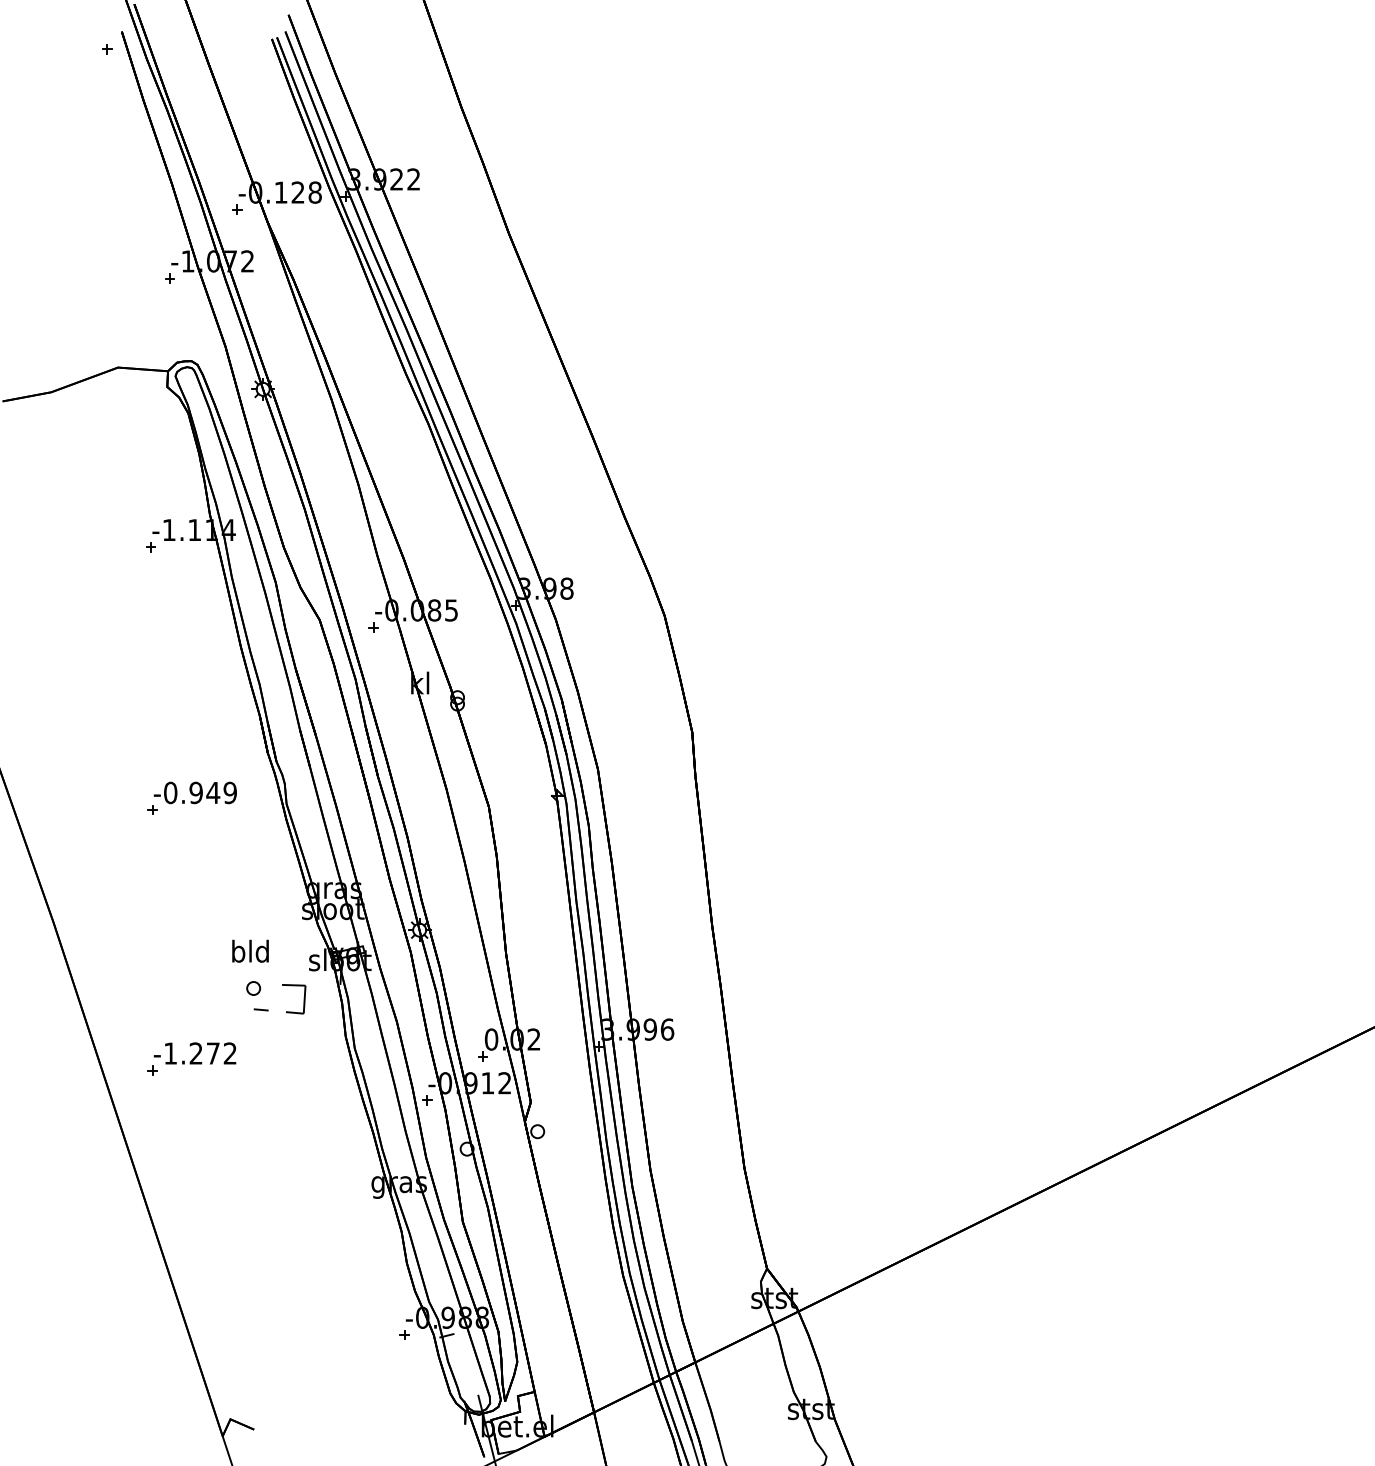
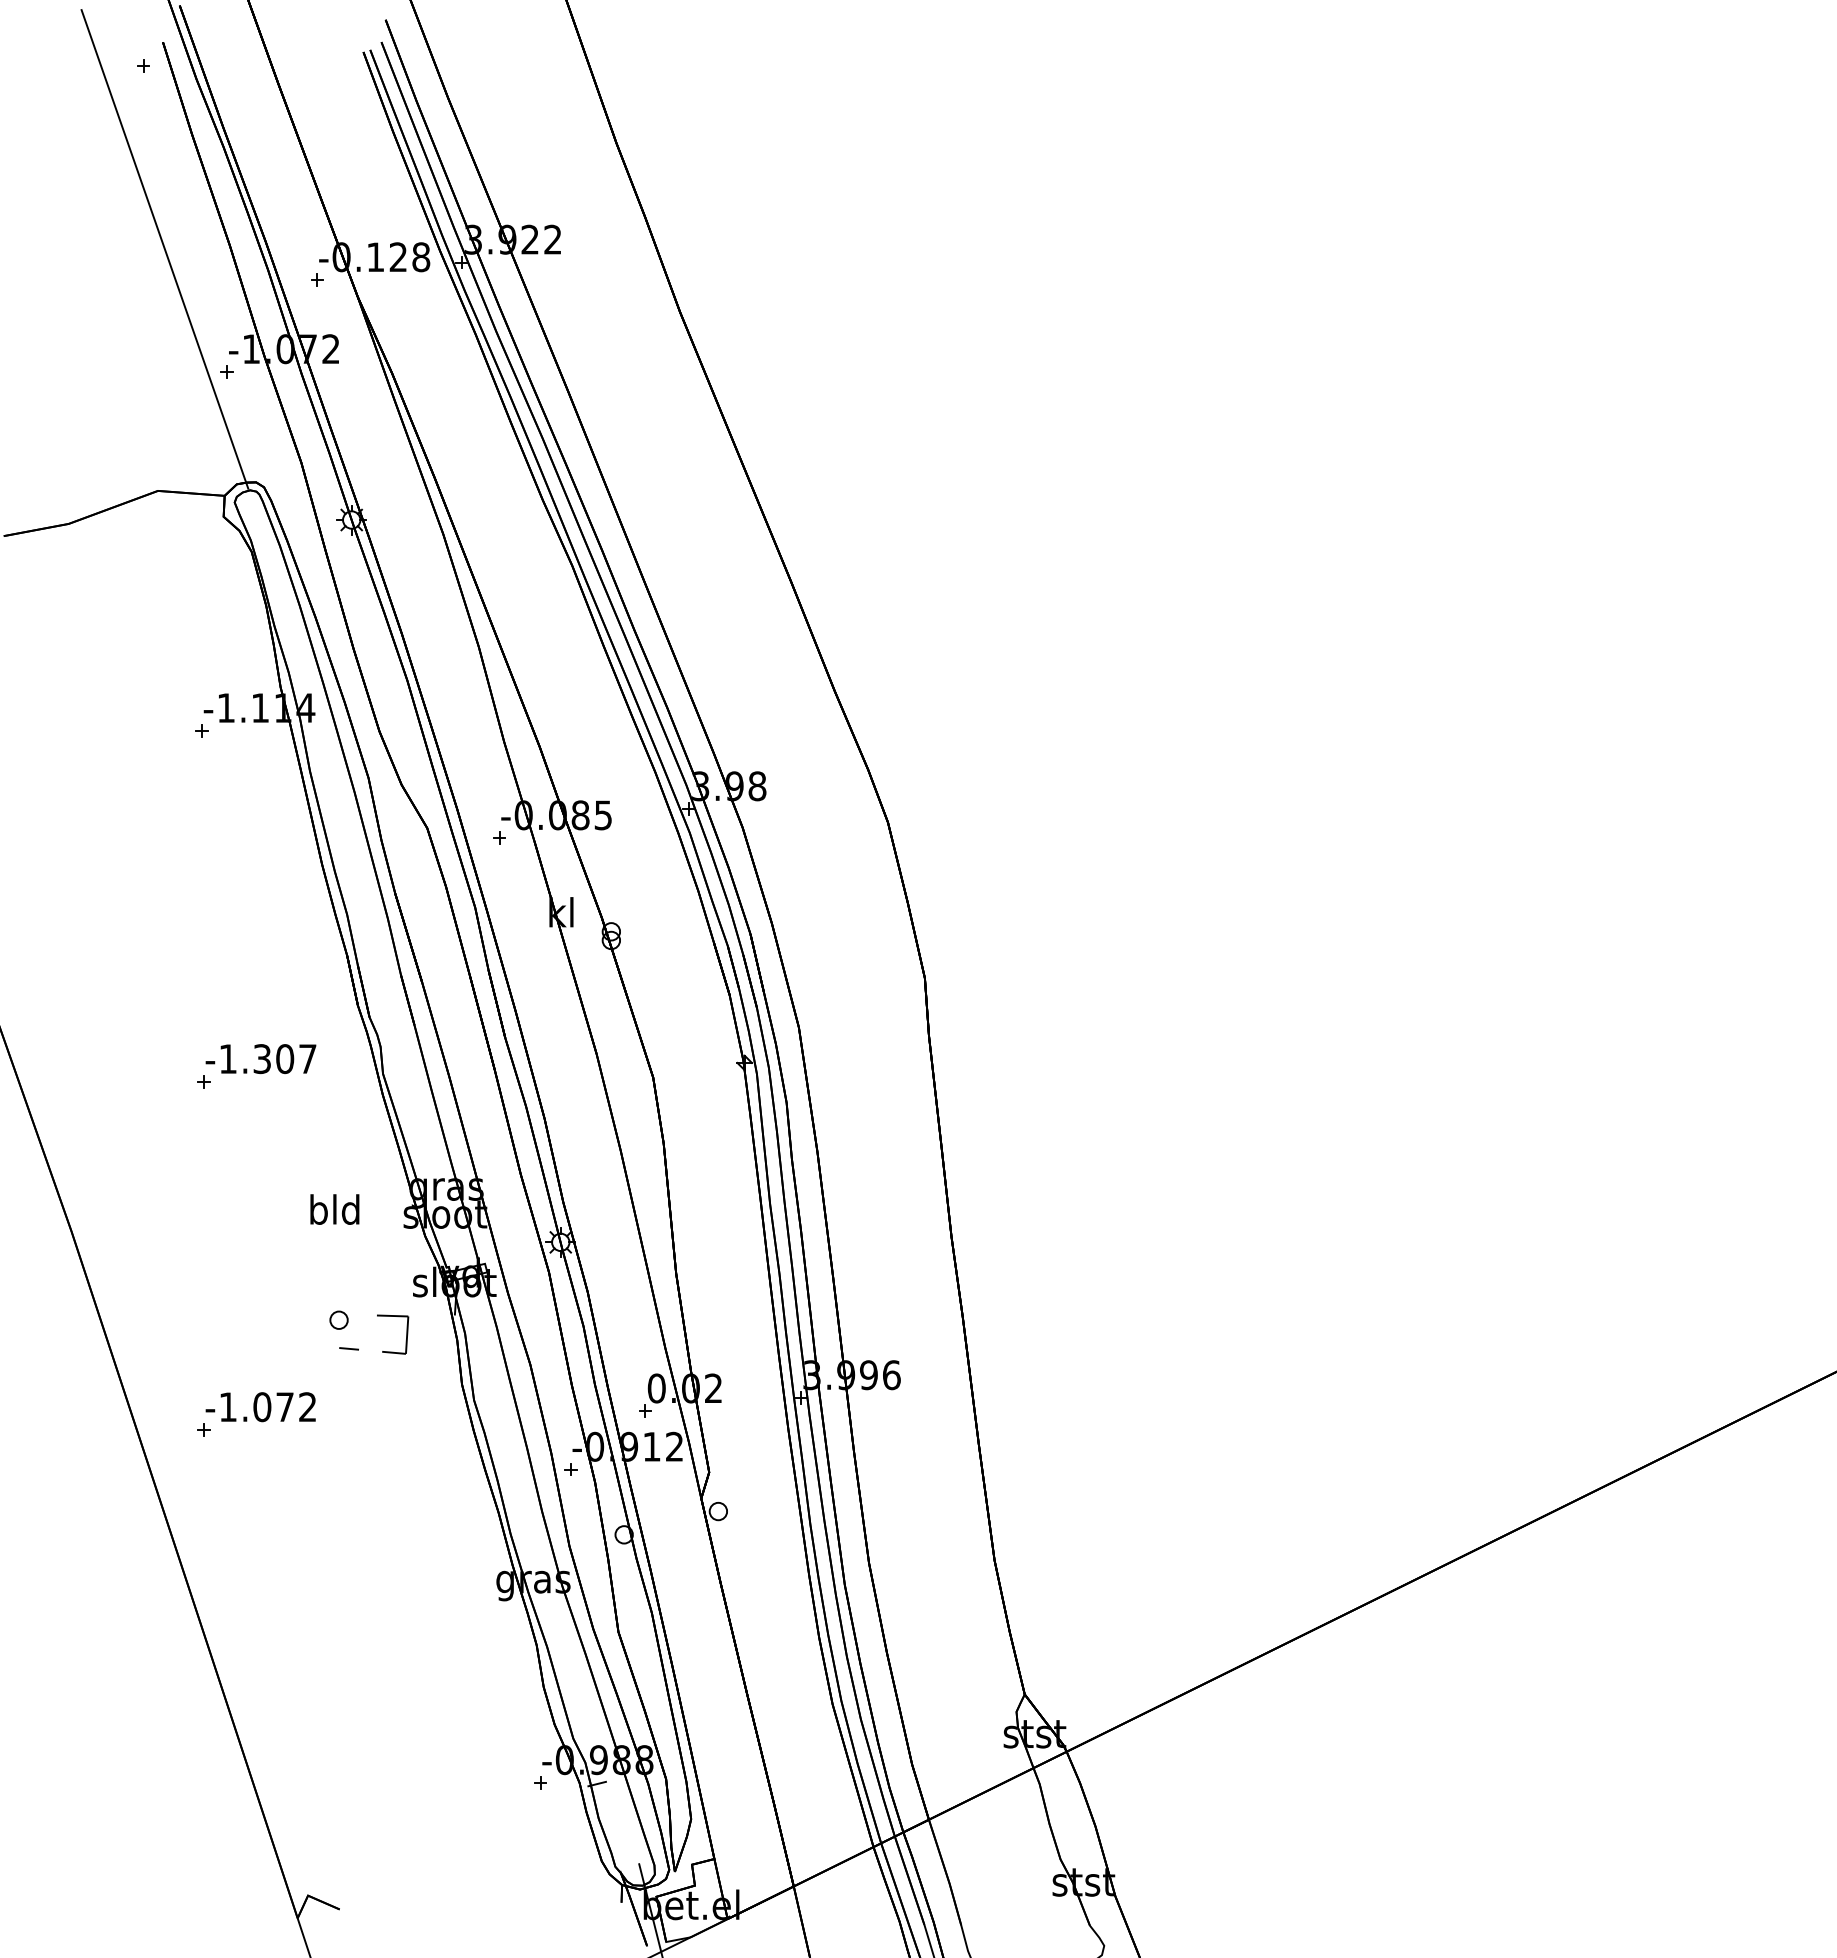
line: (122, 186) -> (164, 249), added
text: (200, 793) -> (267, 1059), -0.949 -> -1.307
text: (250, 951) -> (334, 1209), moved
text: (196, 1053) -> (262, 1407), -1.272 -> -1.072

